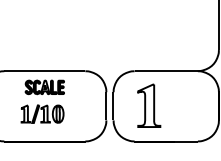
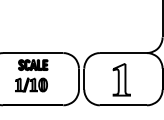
part: (148, 105) -> (121, 79), moved

